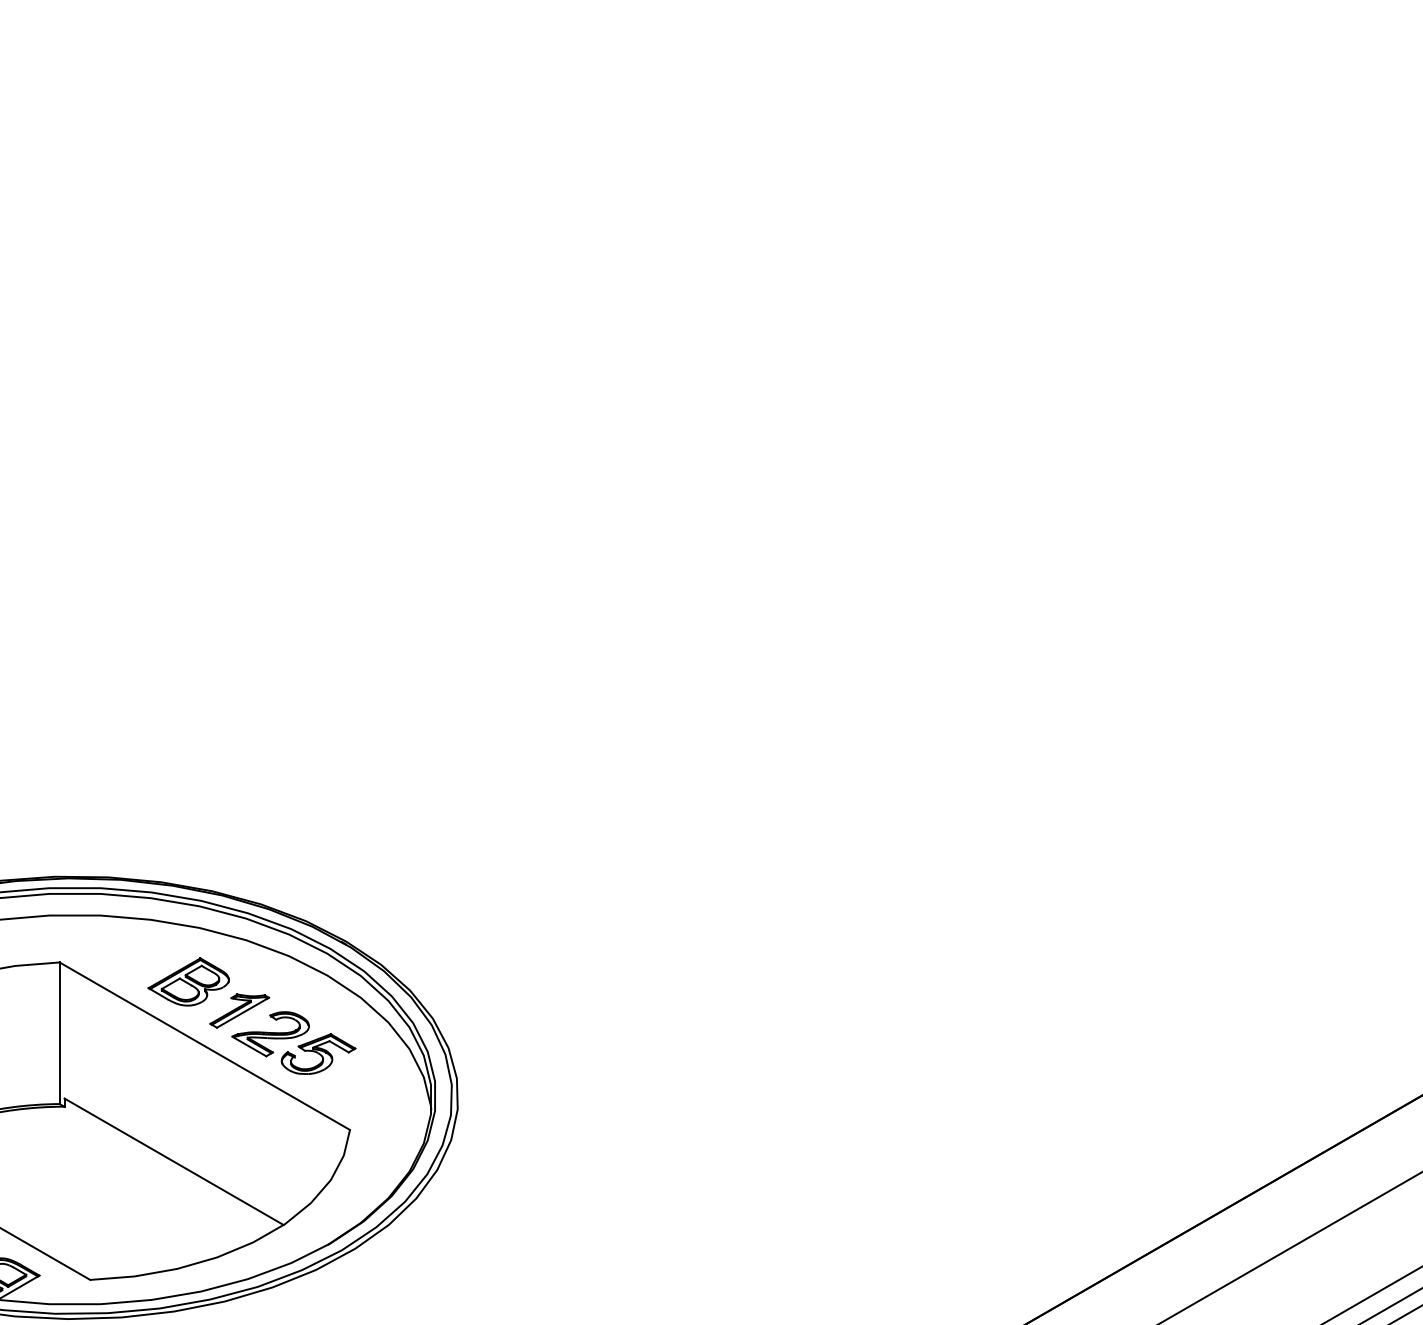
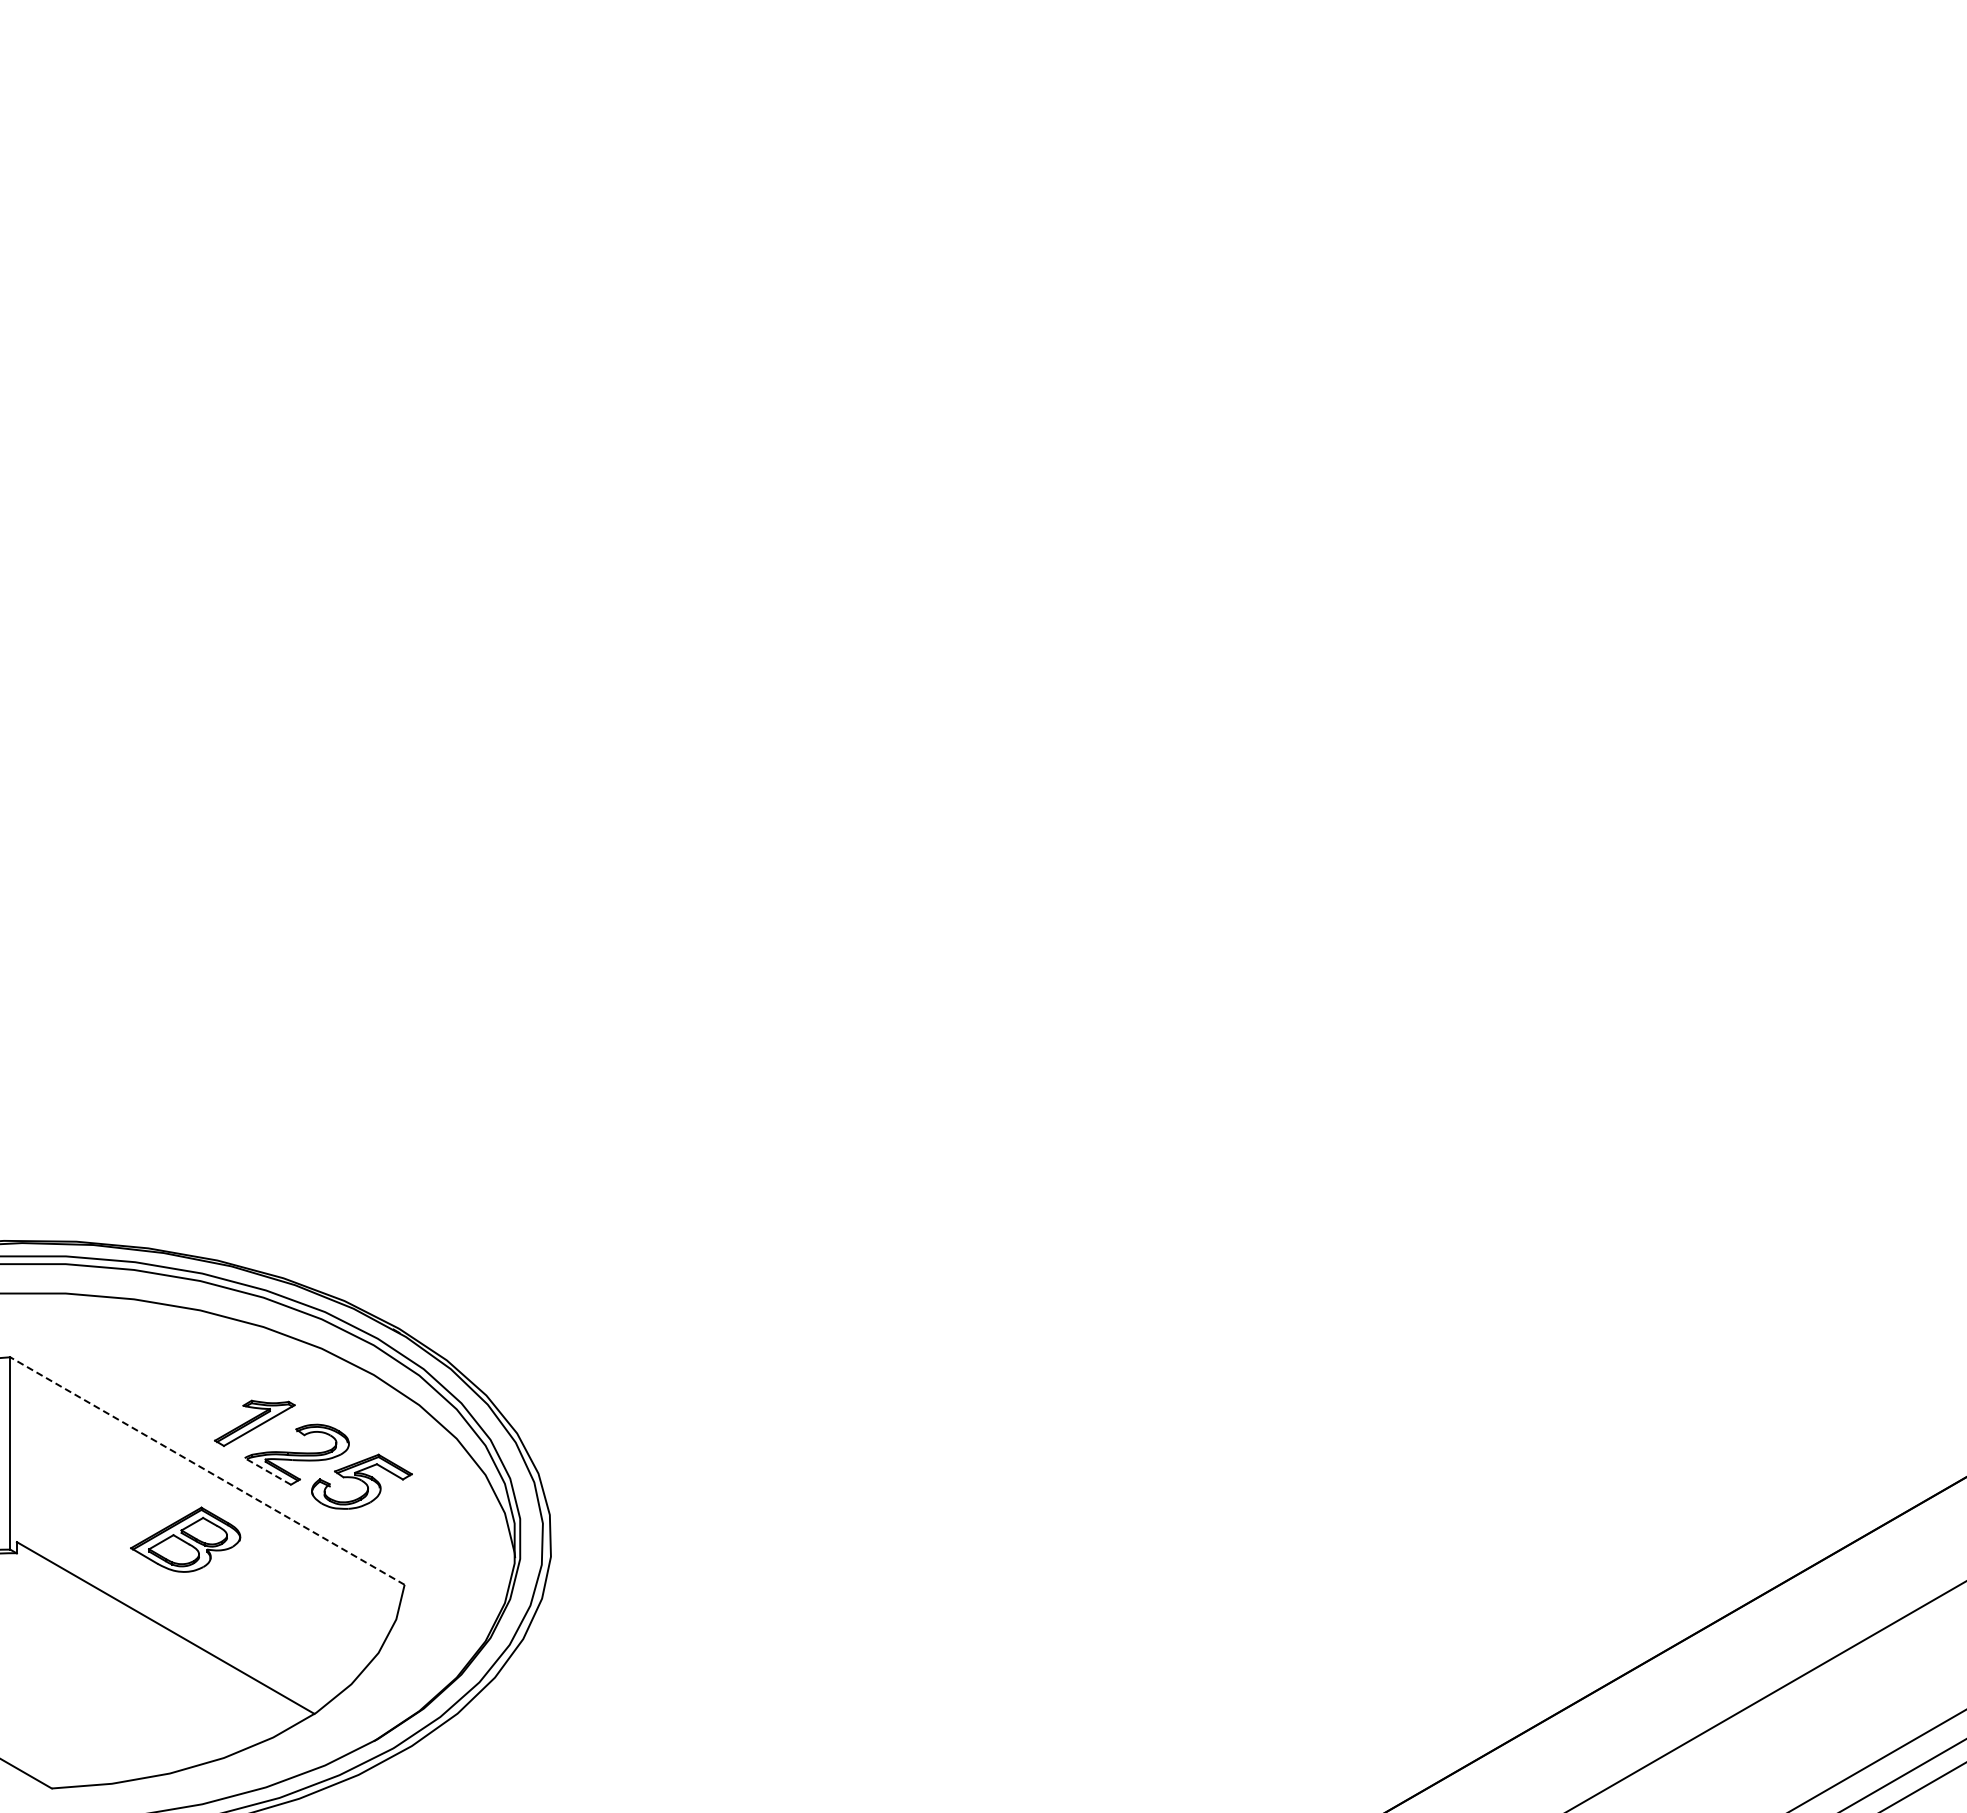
part: (188, 981) -> (185, 1539), moved
line: (204, 1046) -> (207, 1471), solid -> dashed
line: (249, 1046) -> (267, 1471), solid -> dashed

